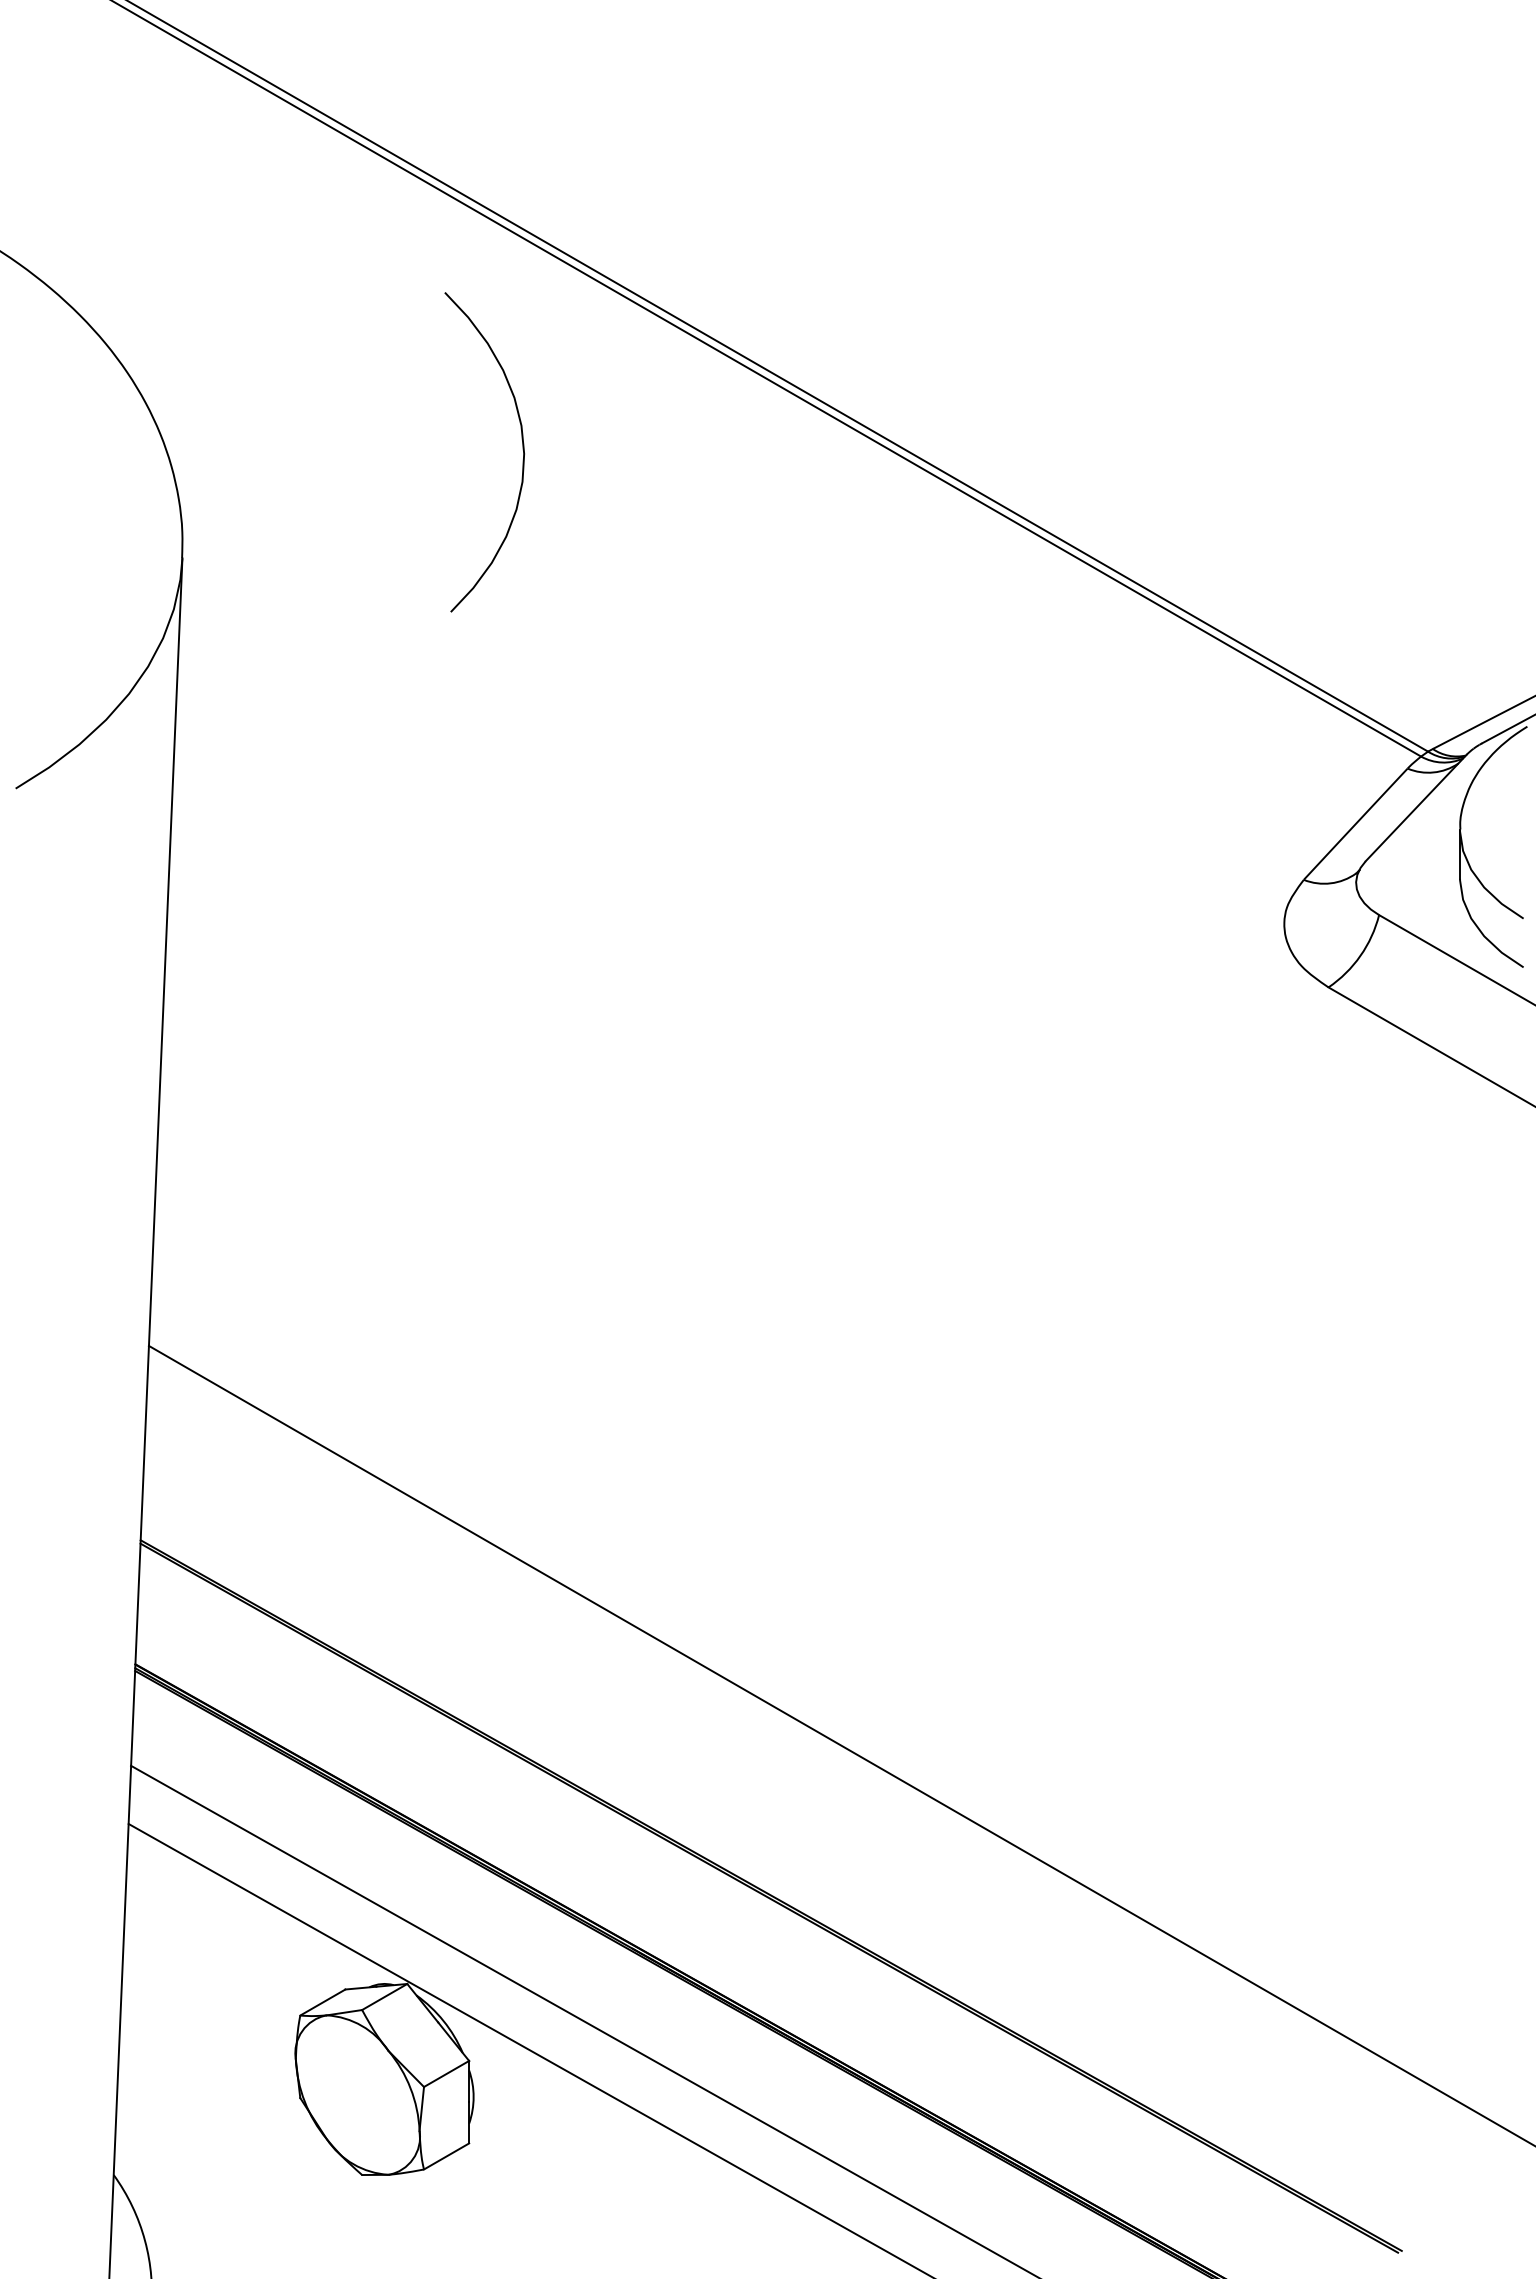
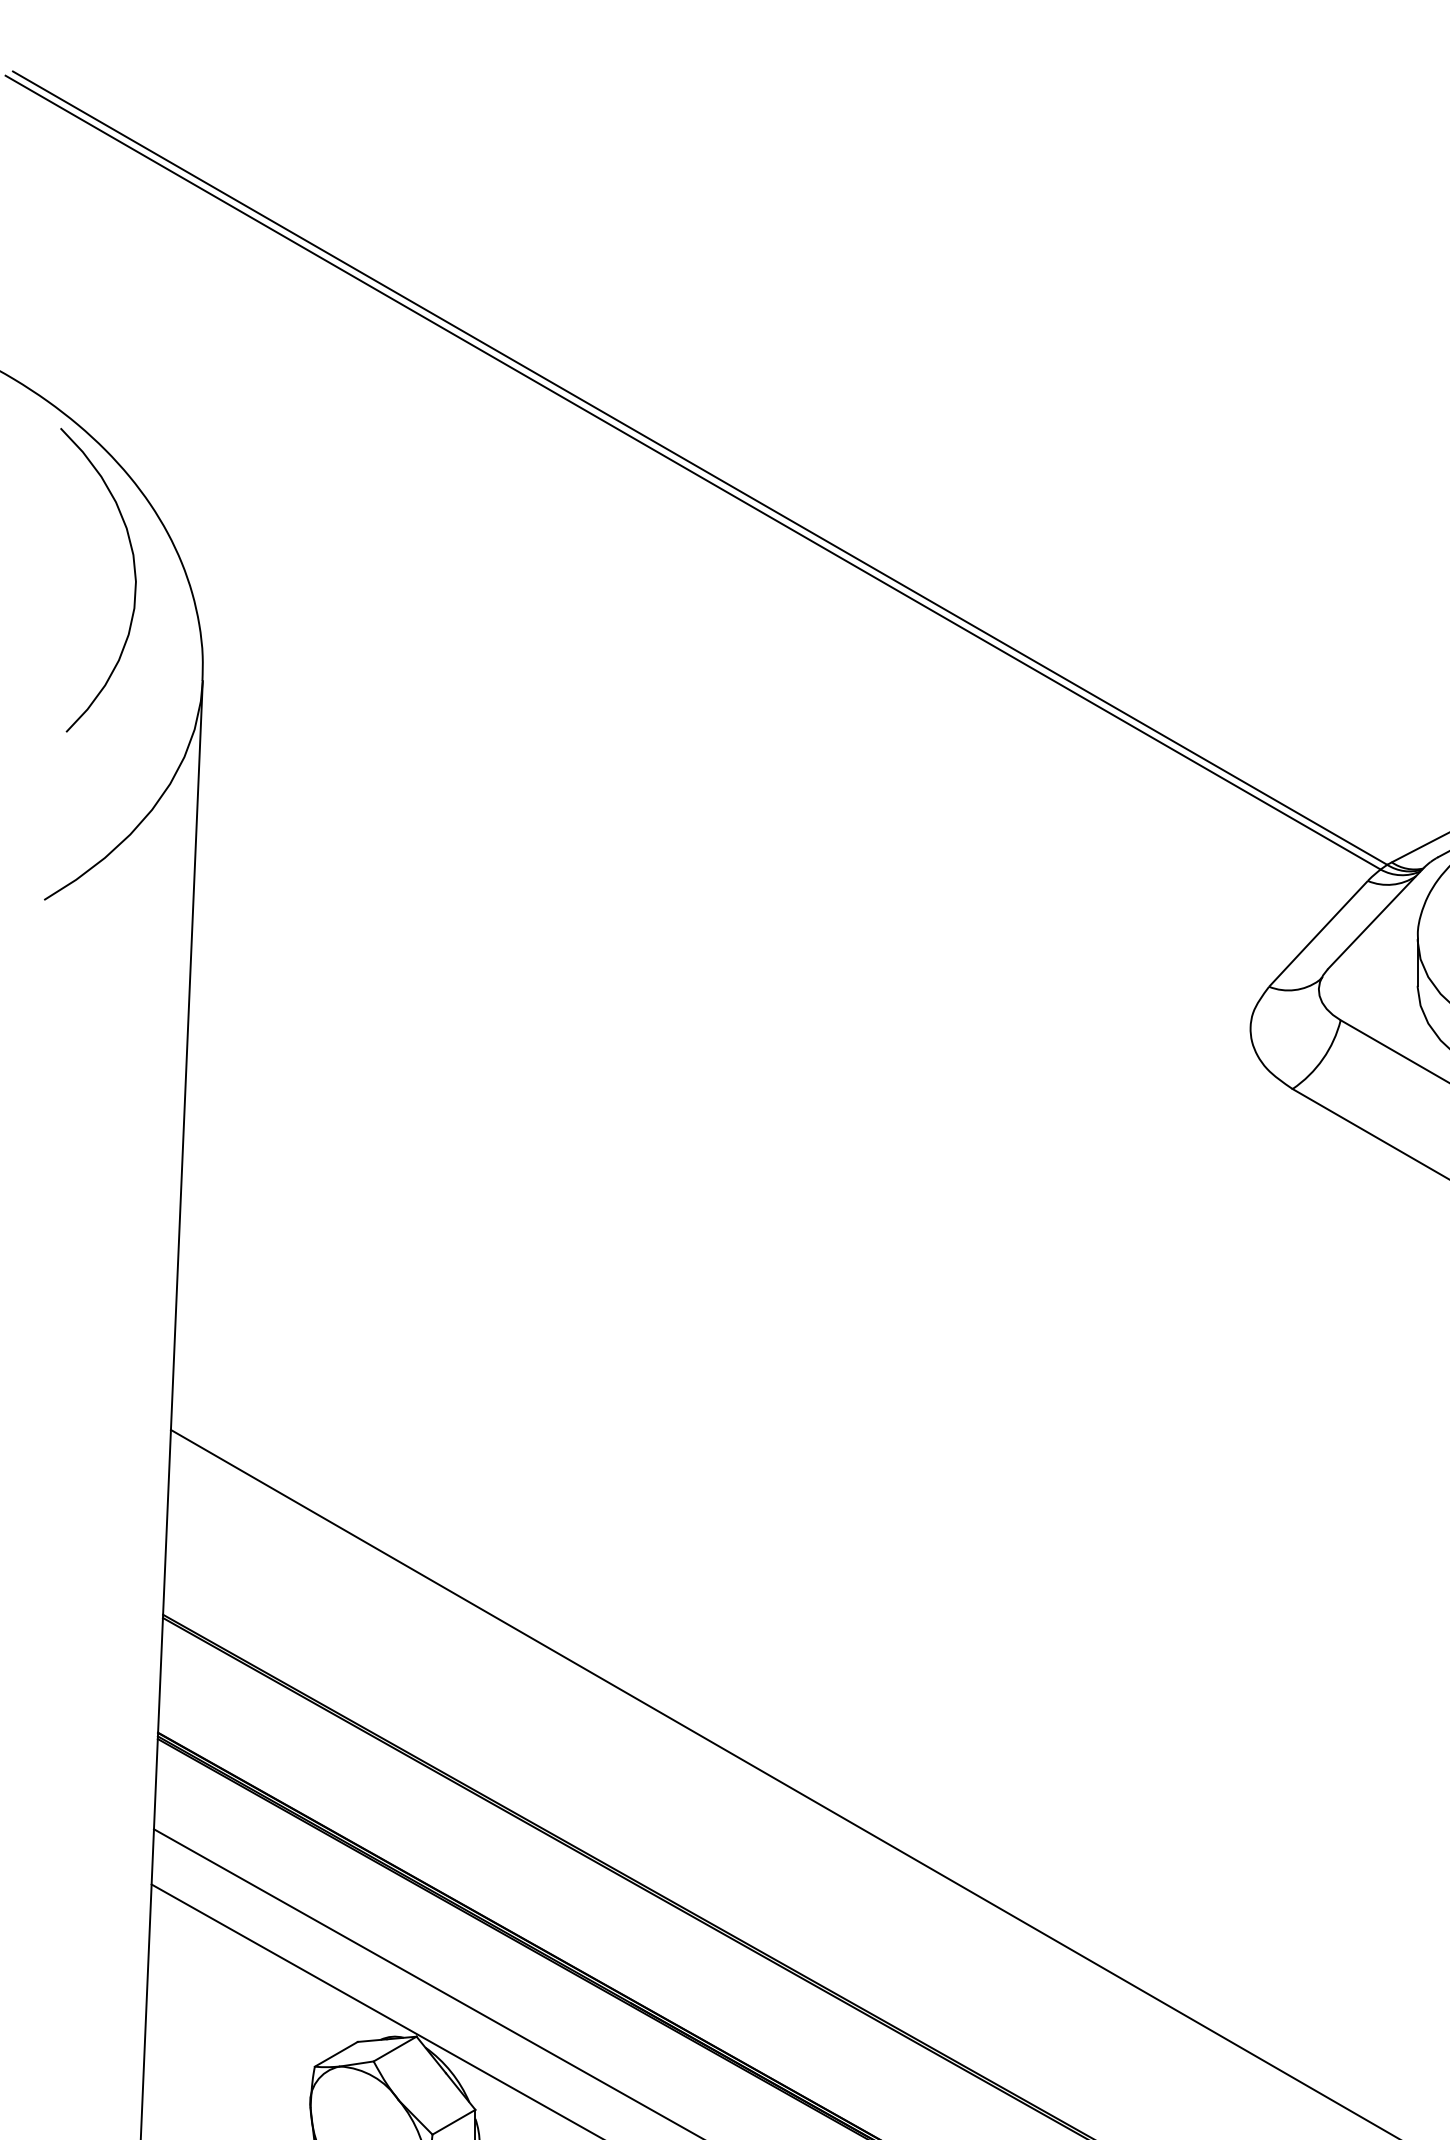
curve: (522, 449) -> (134, 577), moved

